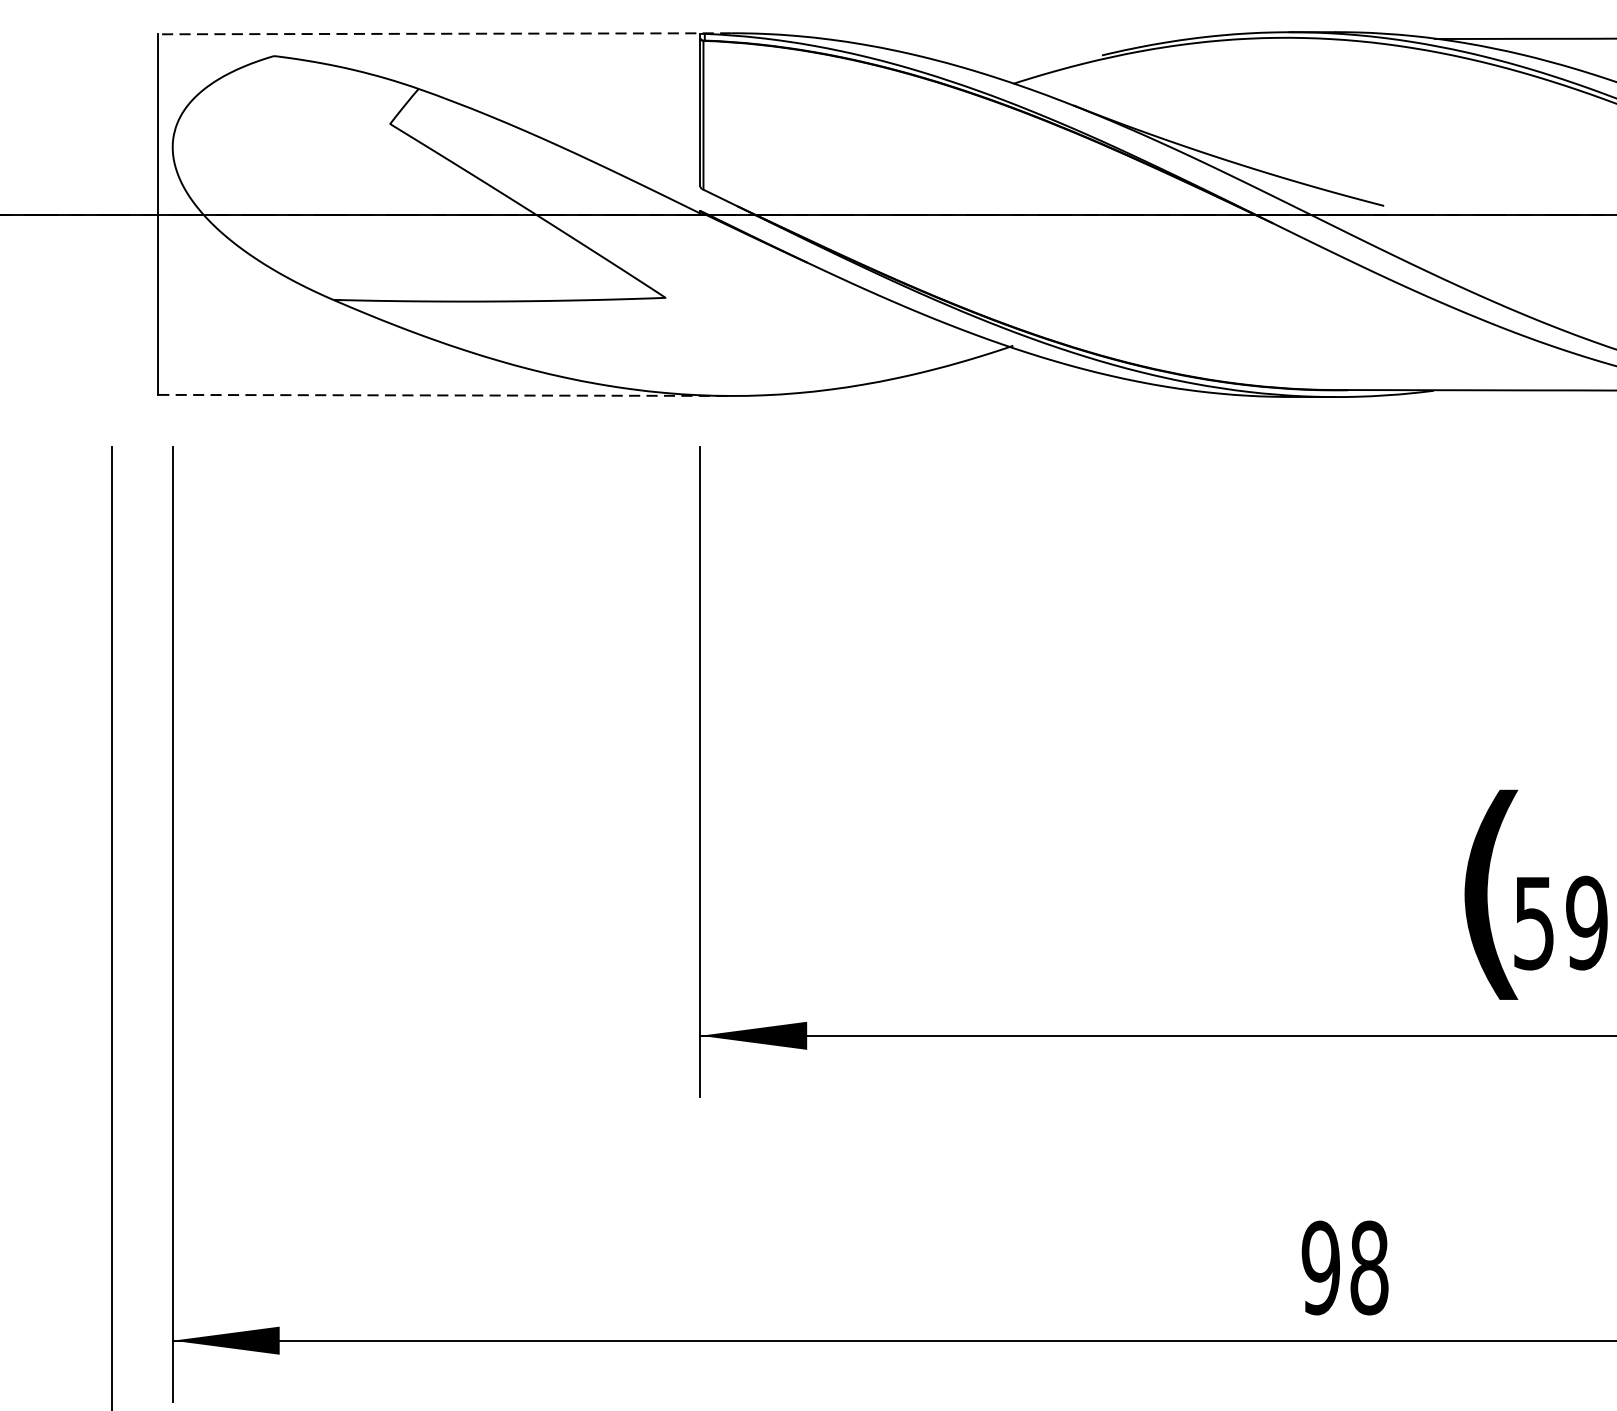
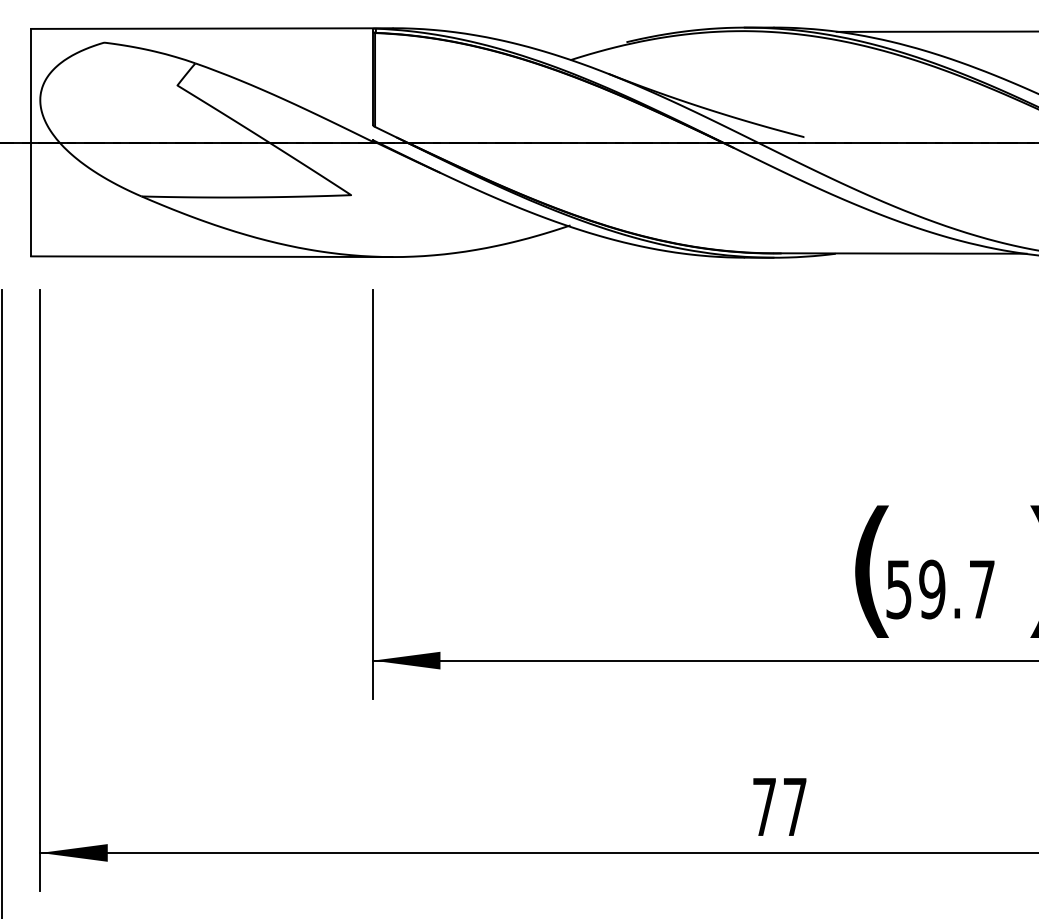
line: (444, 33) -> (211, 28), dashed -> solid
line: (444, 395) -> (211, 256), dashed -> solid
text: (1344, 1267) -> (779, 806), 98 -> 77

